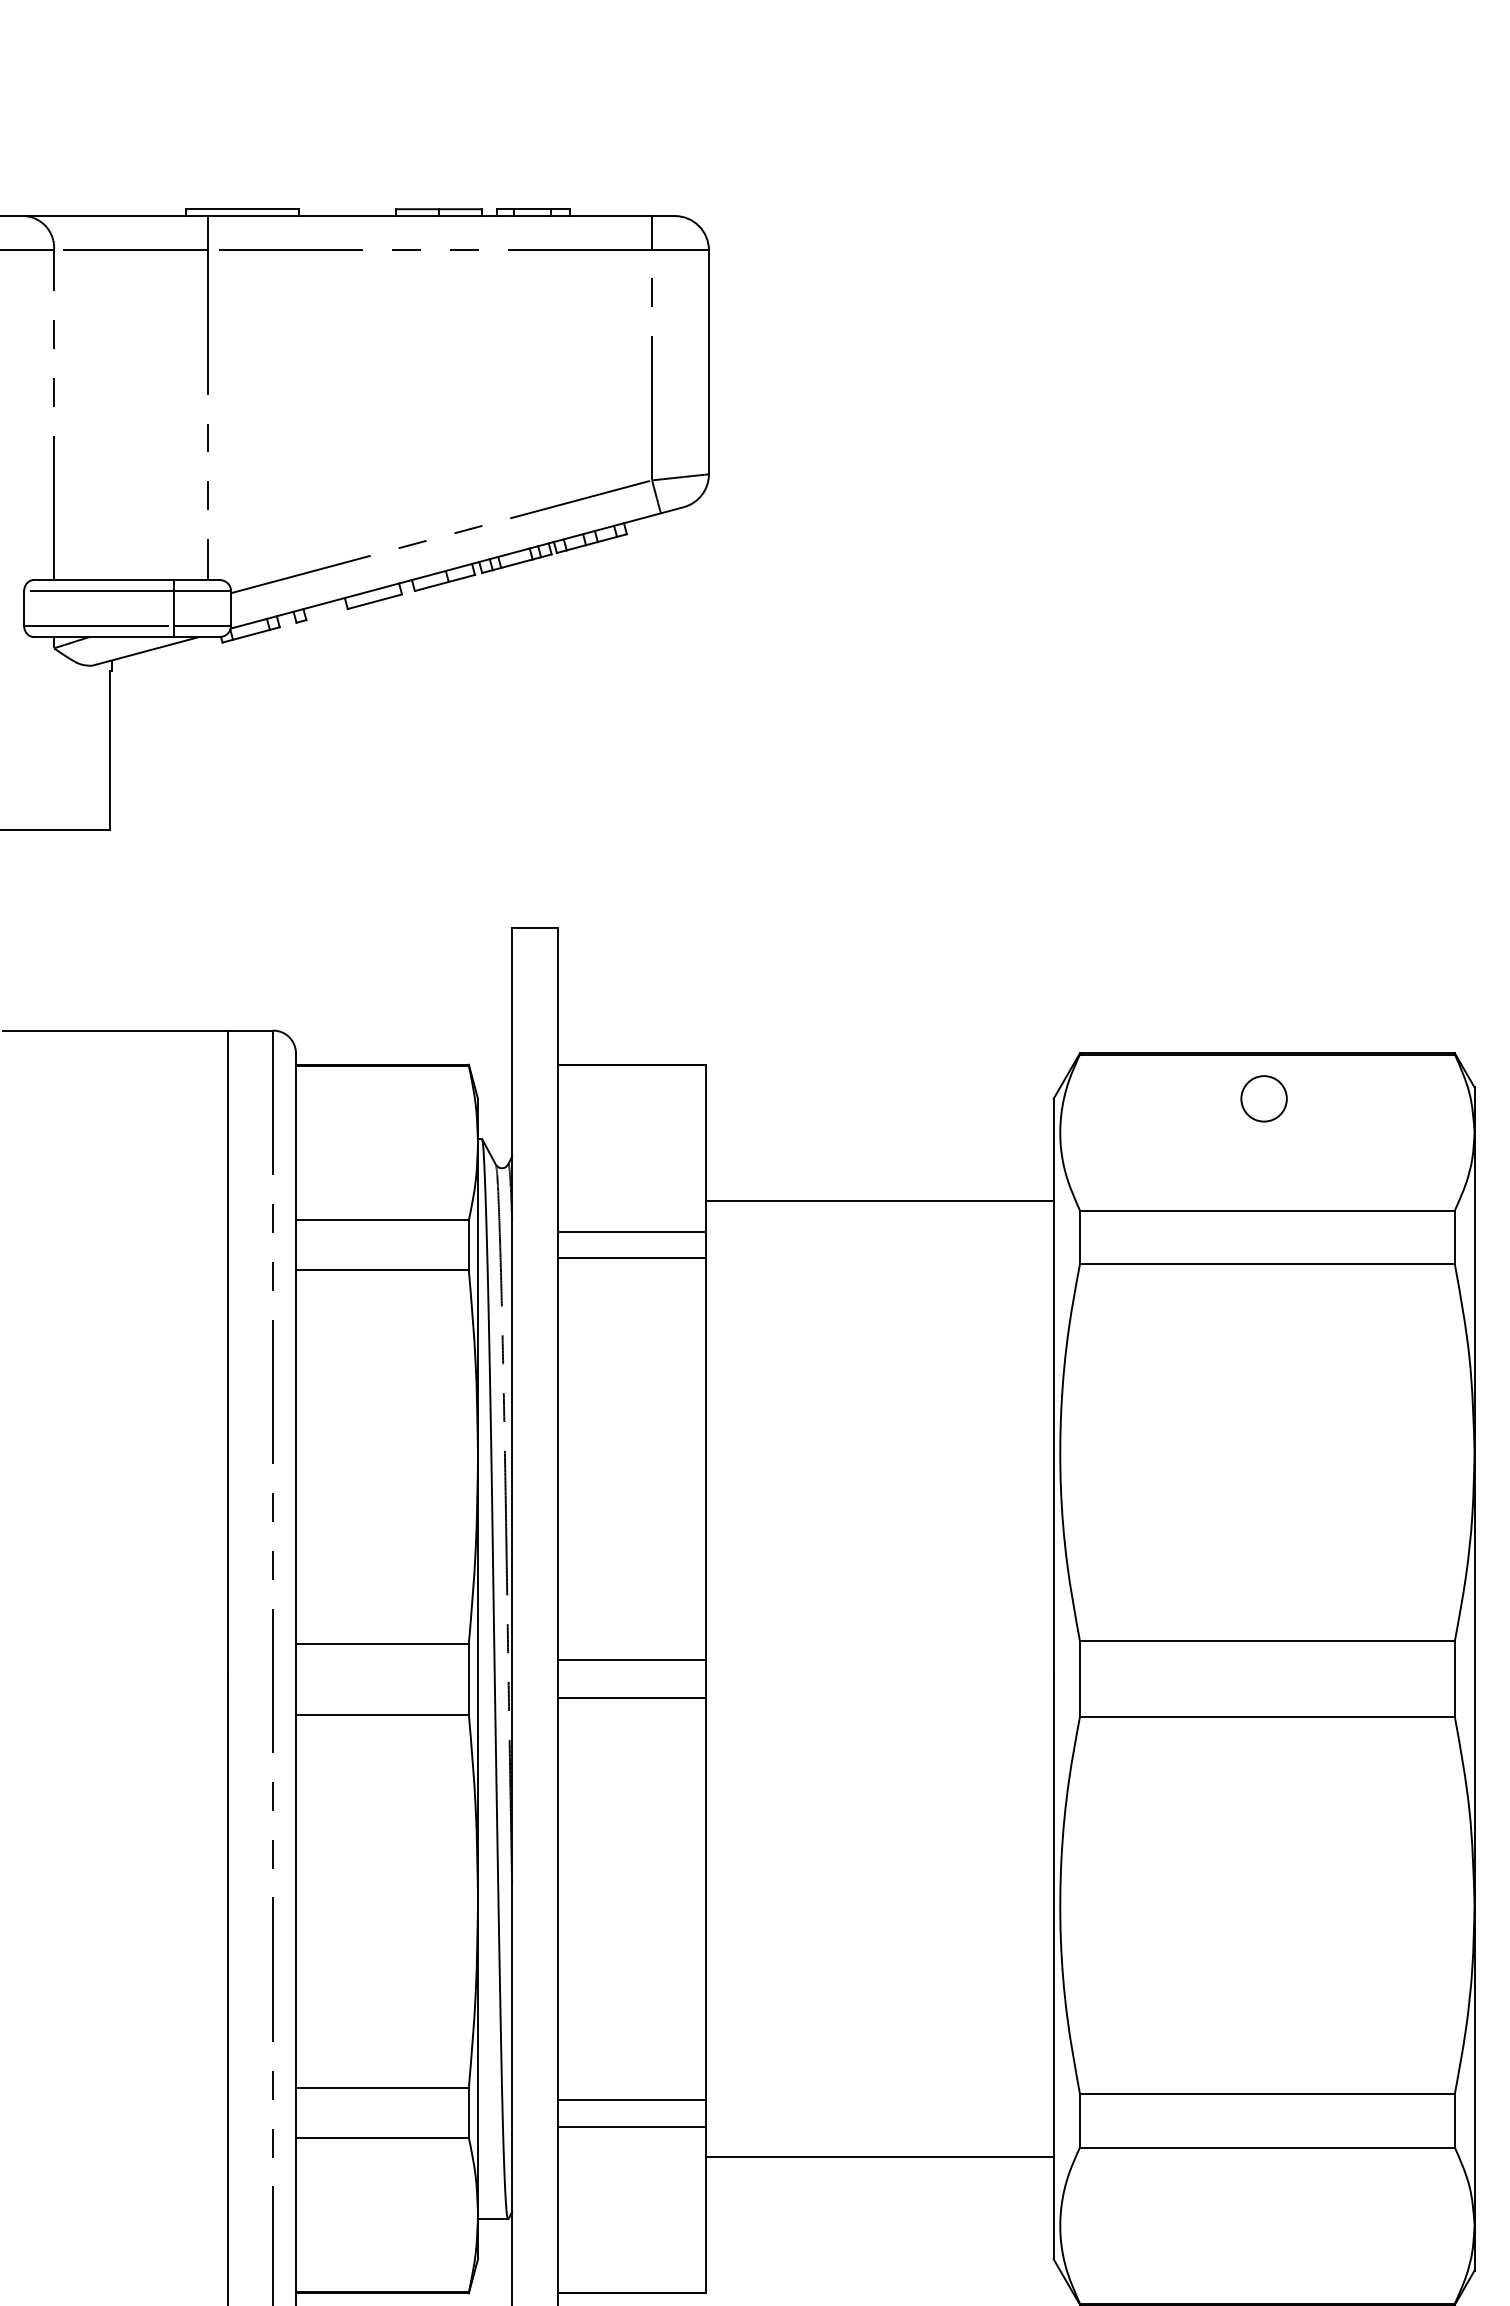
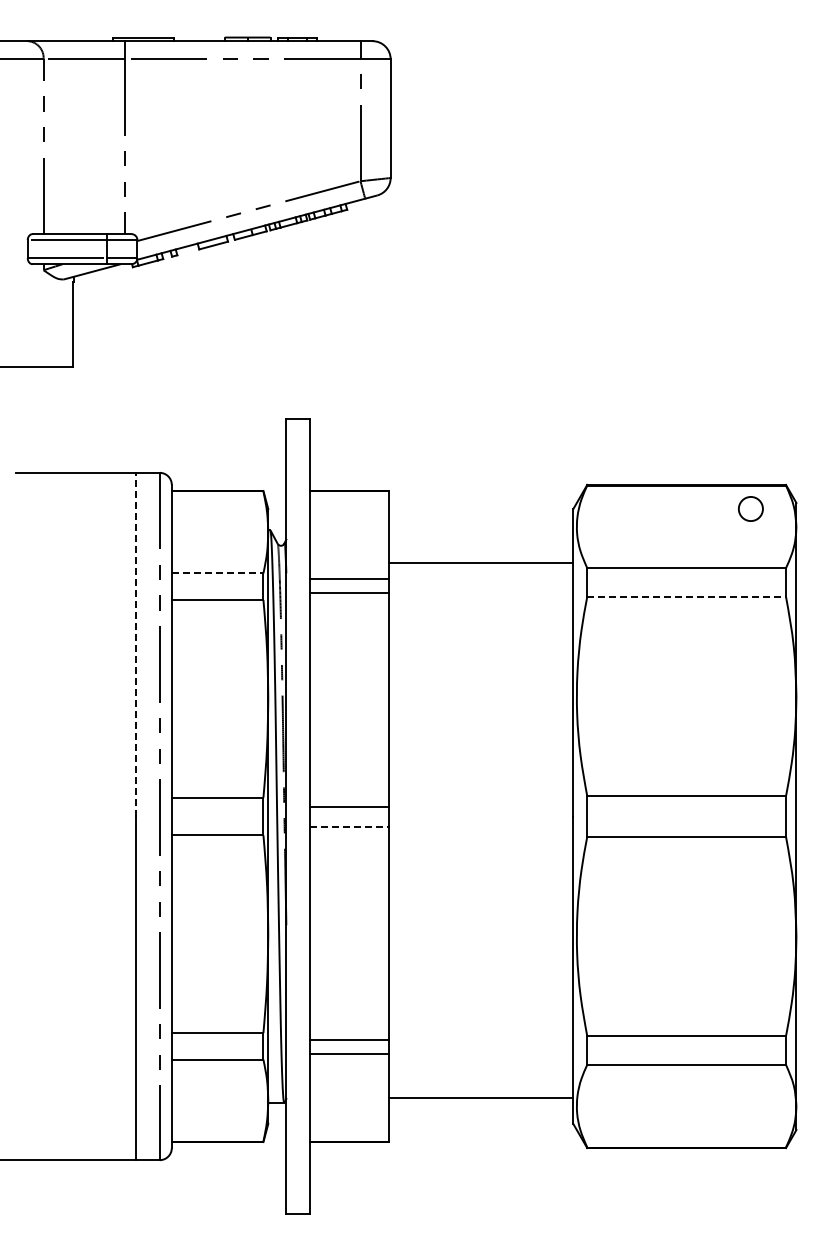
circle: (1263, 1097) -> (750, 508), moved
line: (382, 1220) -> (217, 573), solid -> dashed
line: (1269, 1263) -> (687, 596), solid -> dashed
line: (227, 1354) -> (135, 644), solid -> dashed
line: (633, 1697) -> (350, 826), solid -> dashed
line: (878, 2156) -> (480, 1097), moved

